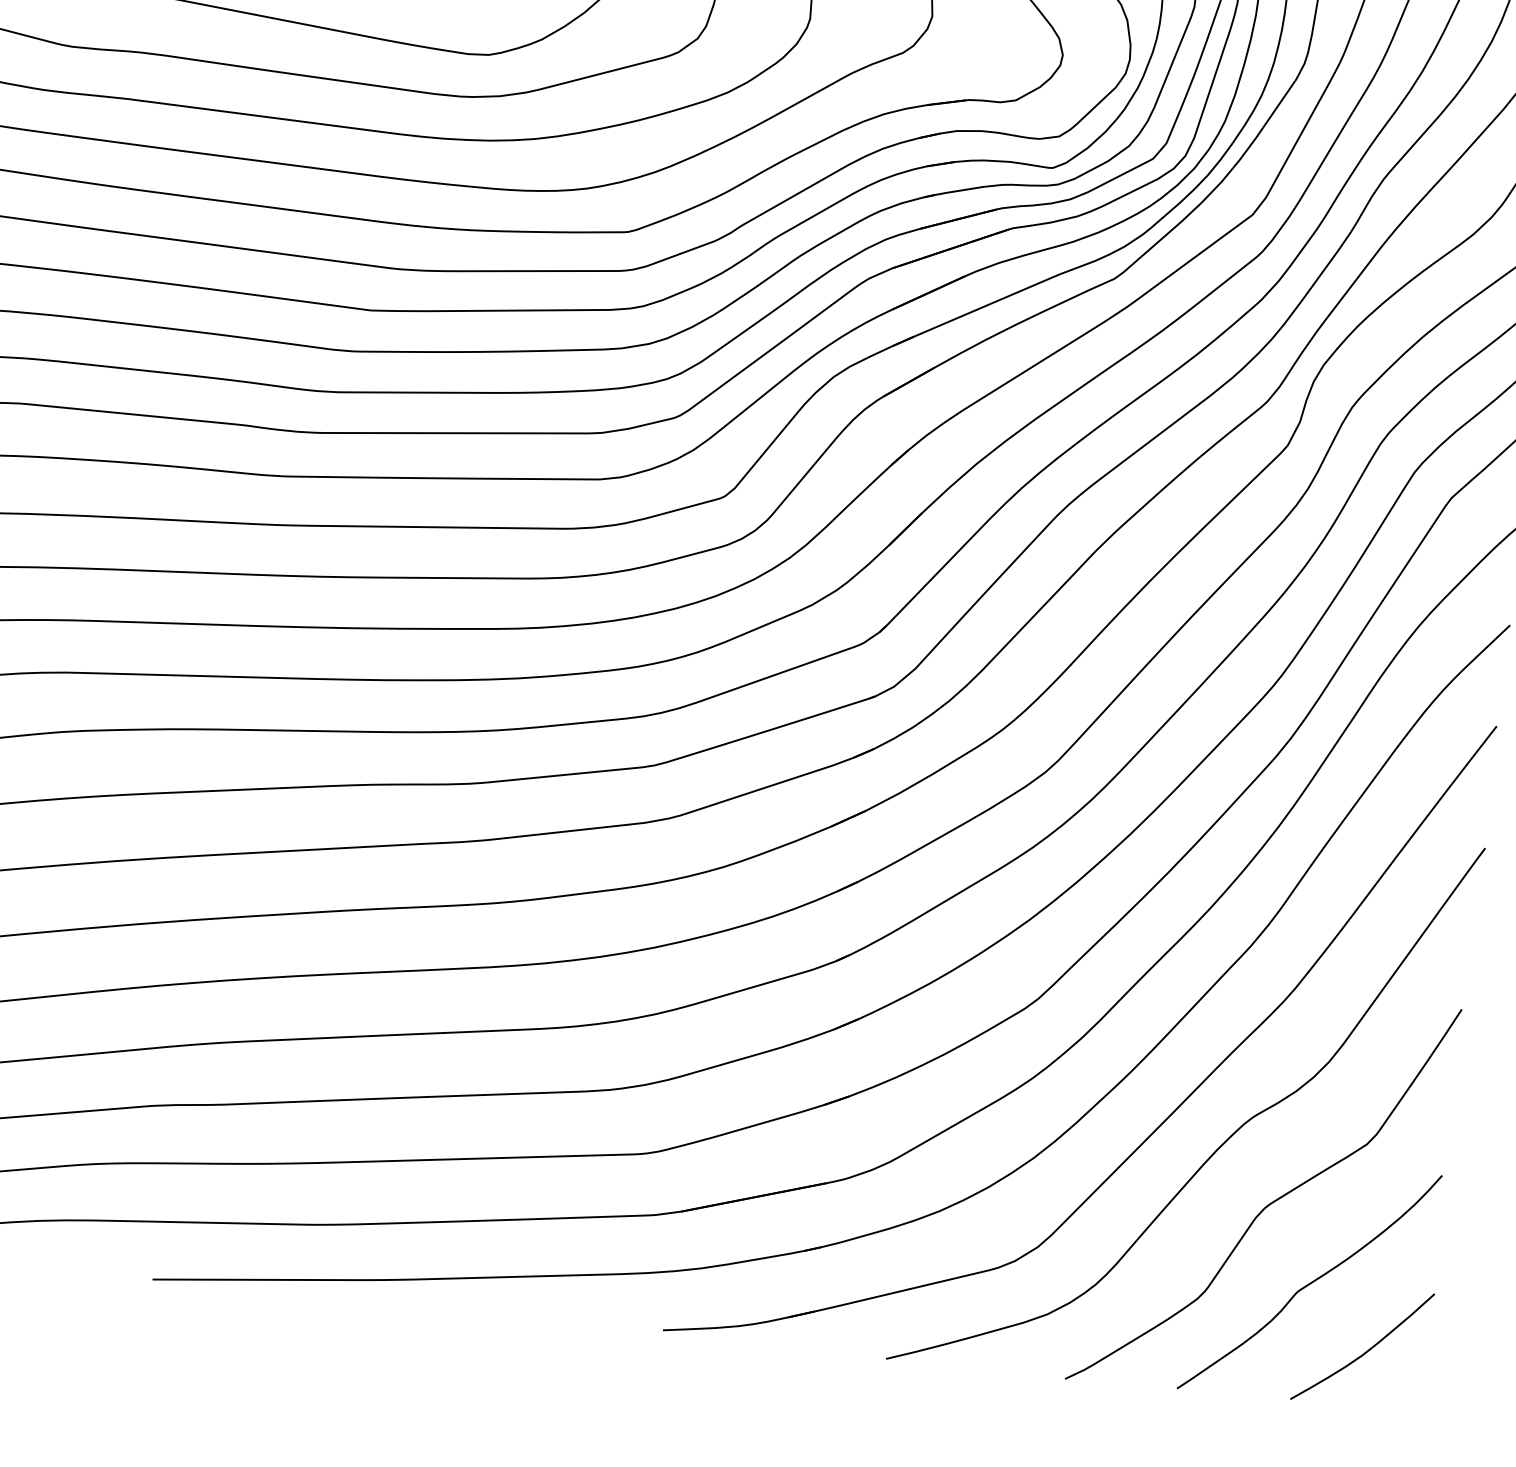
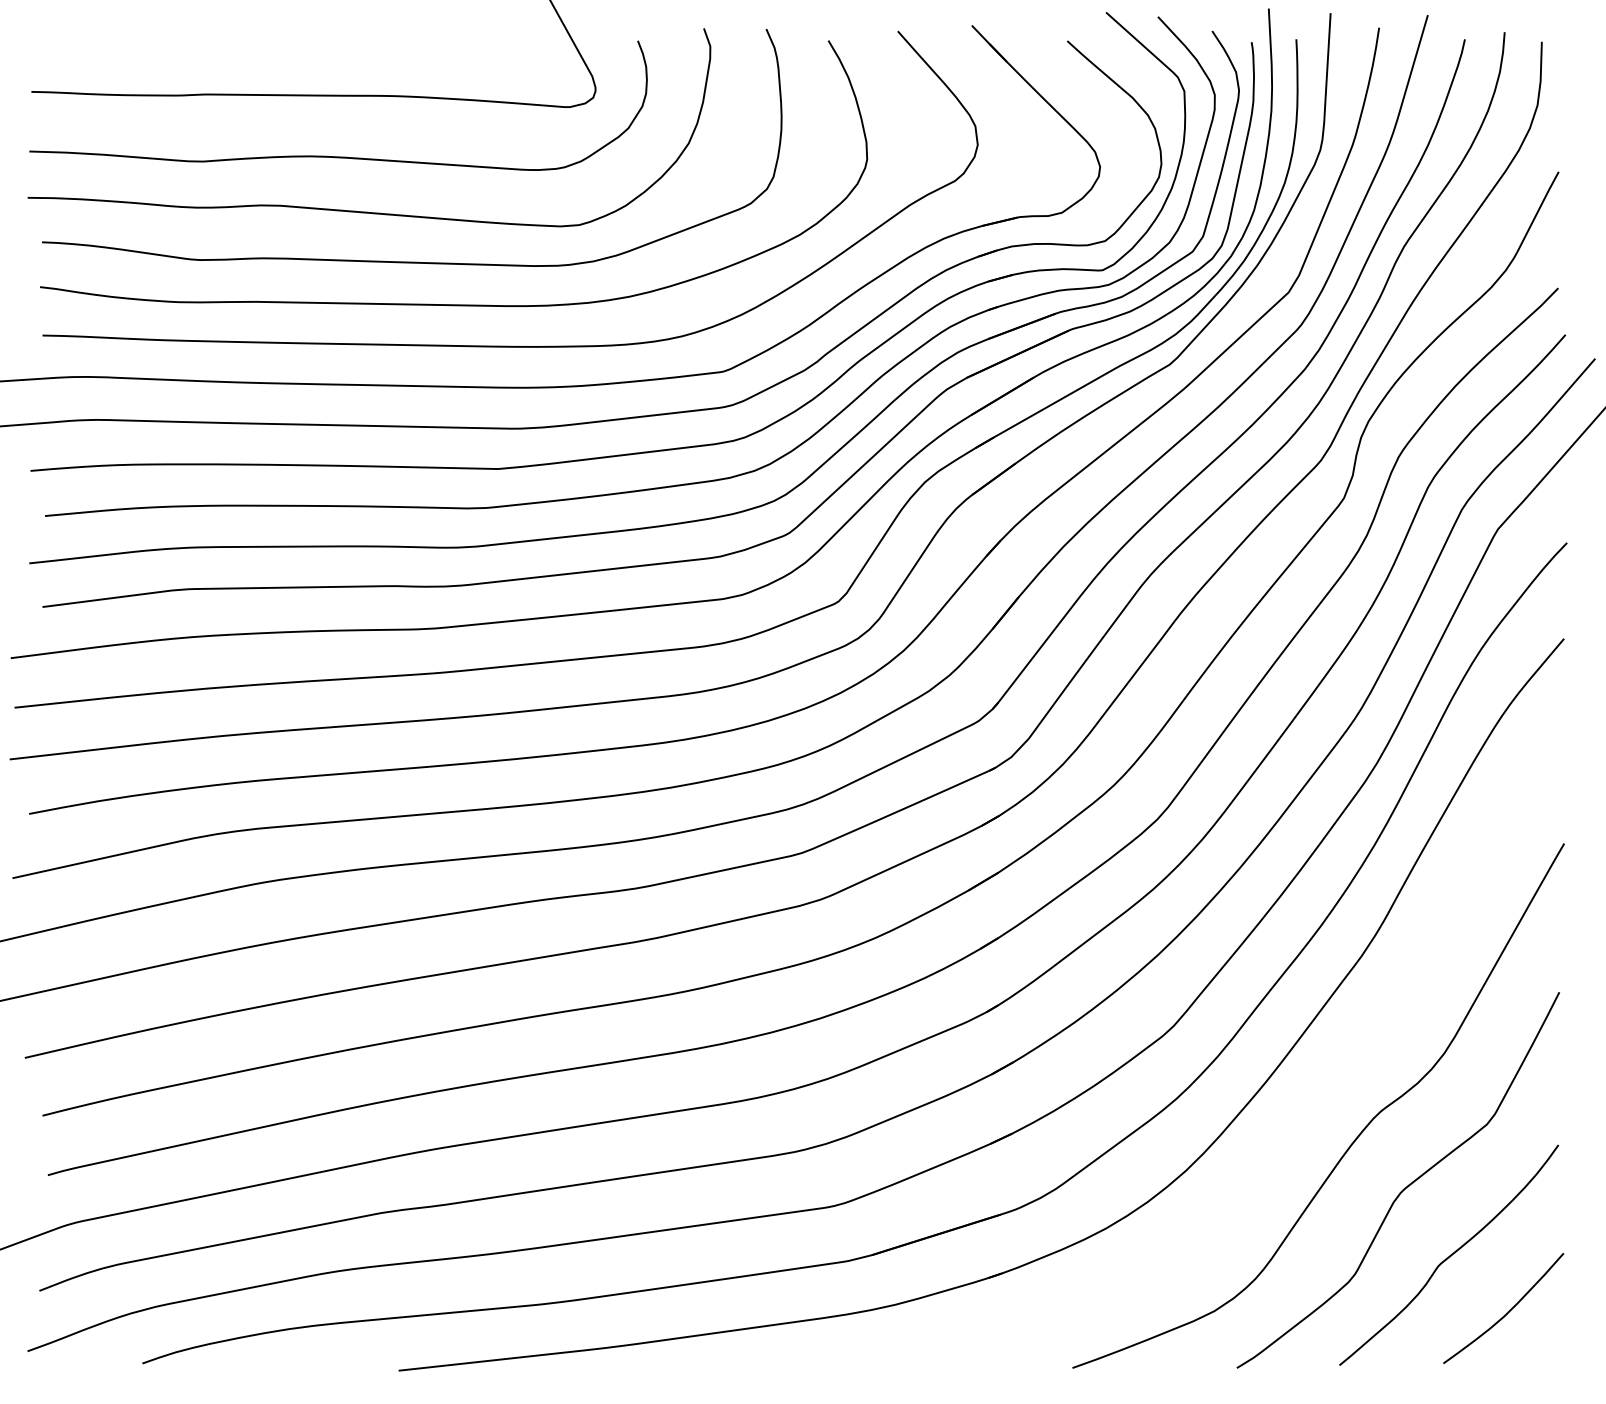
part: (1165, 1118) -> (1301, 1121), removed

